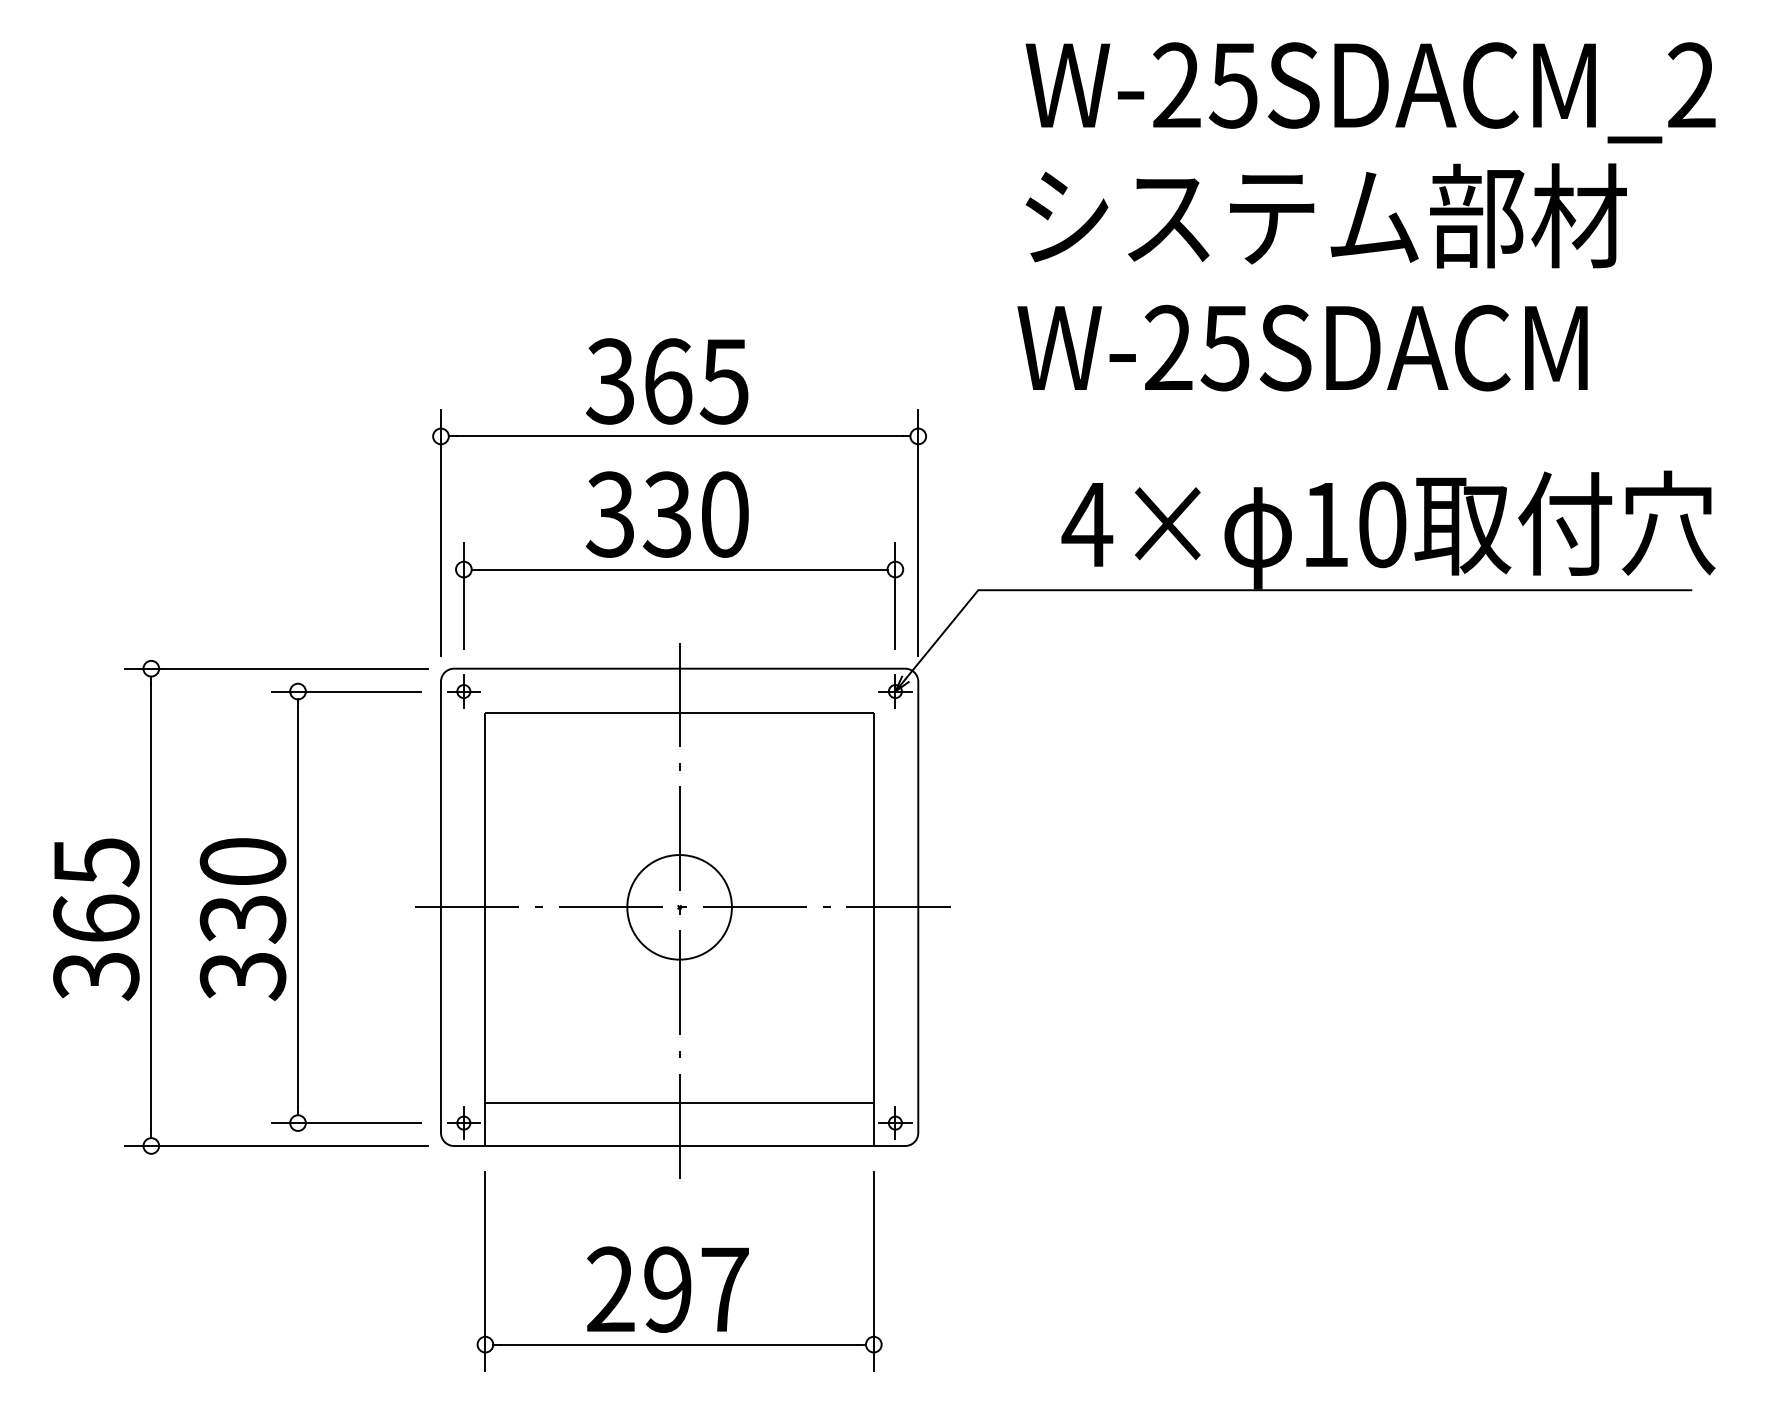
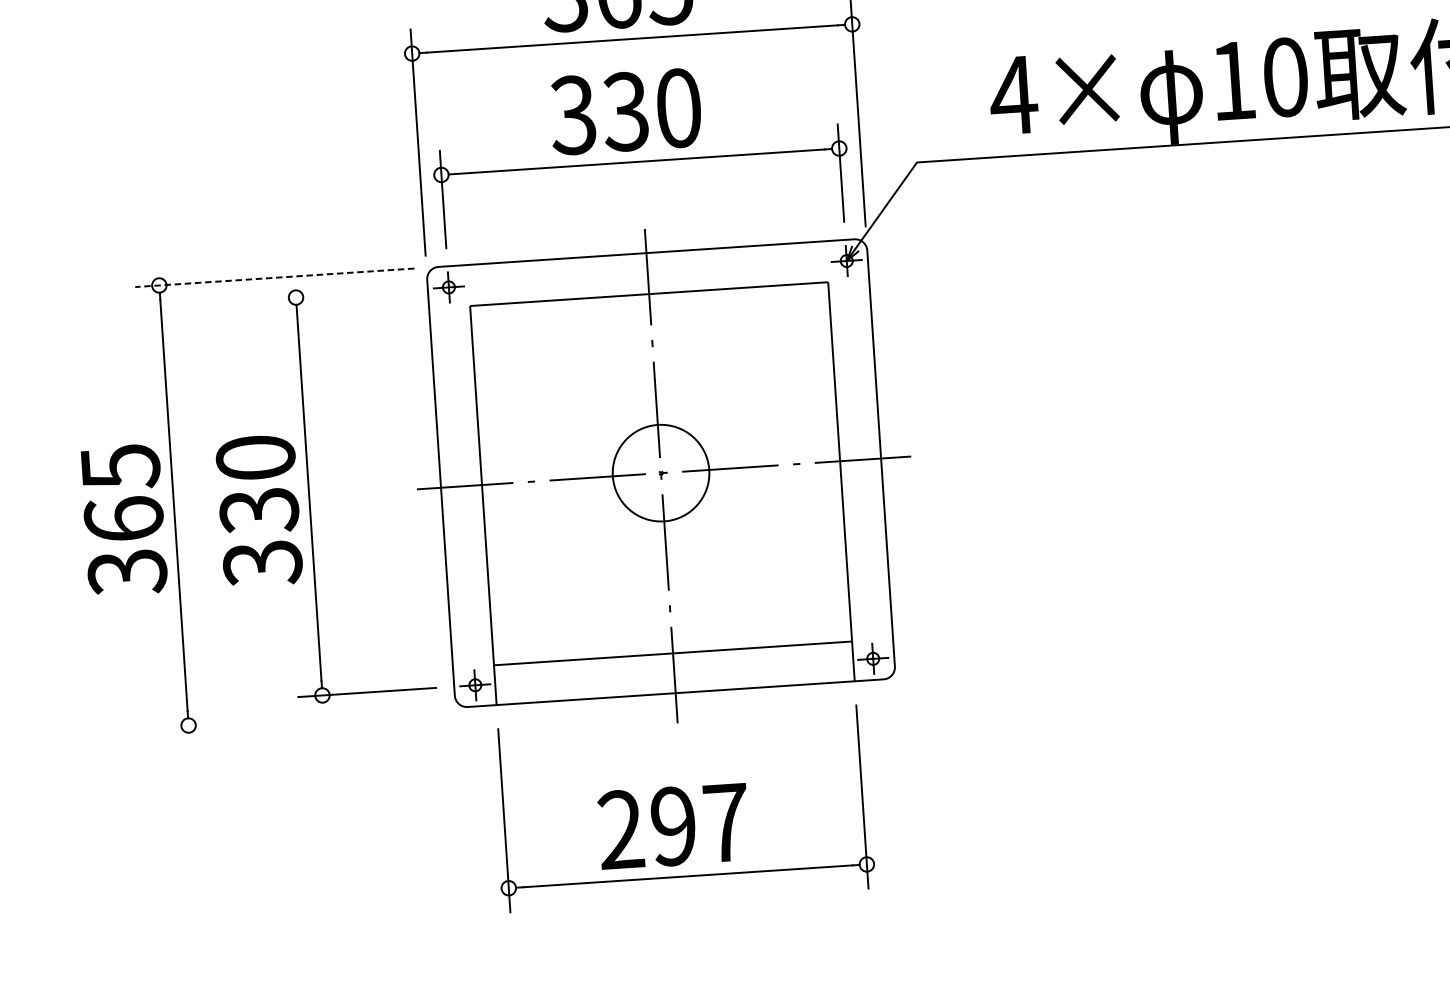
line: (276, 668) -> (274, 277), solid -> dashed
line: (346, 691) -> (340, 294), removed
line: (276, 1146) -> (304, 718), removed

